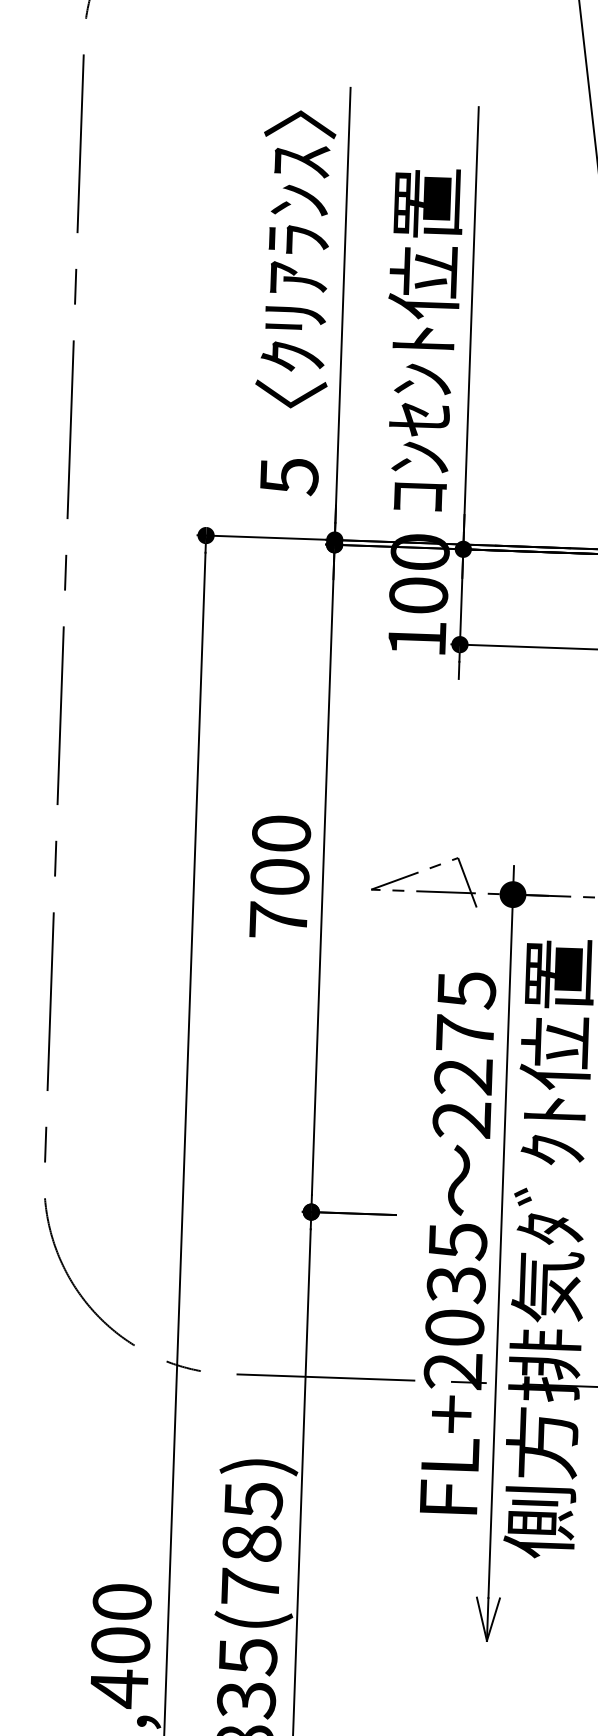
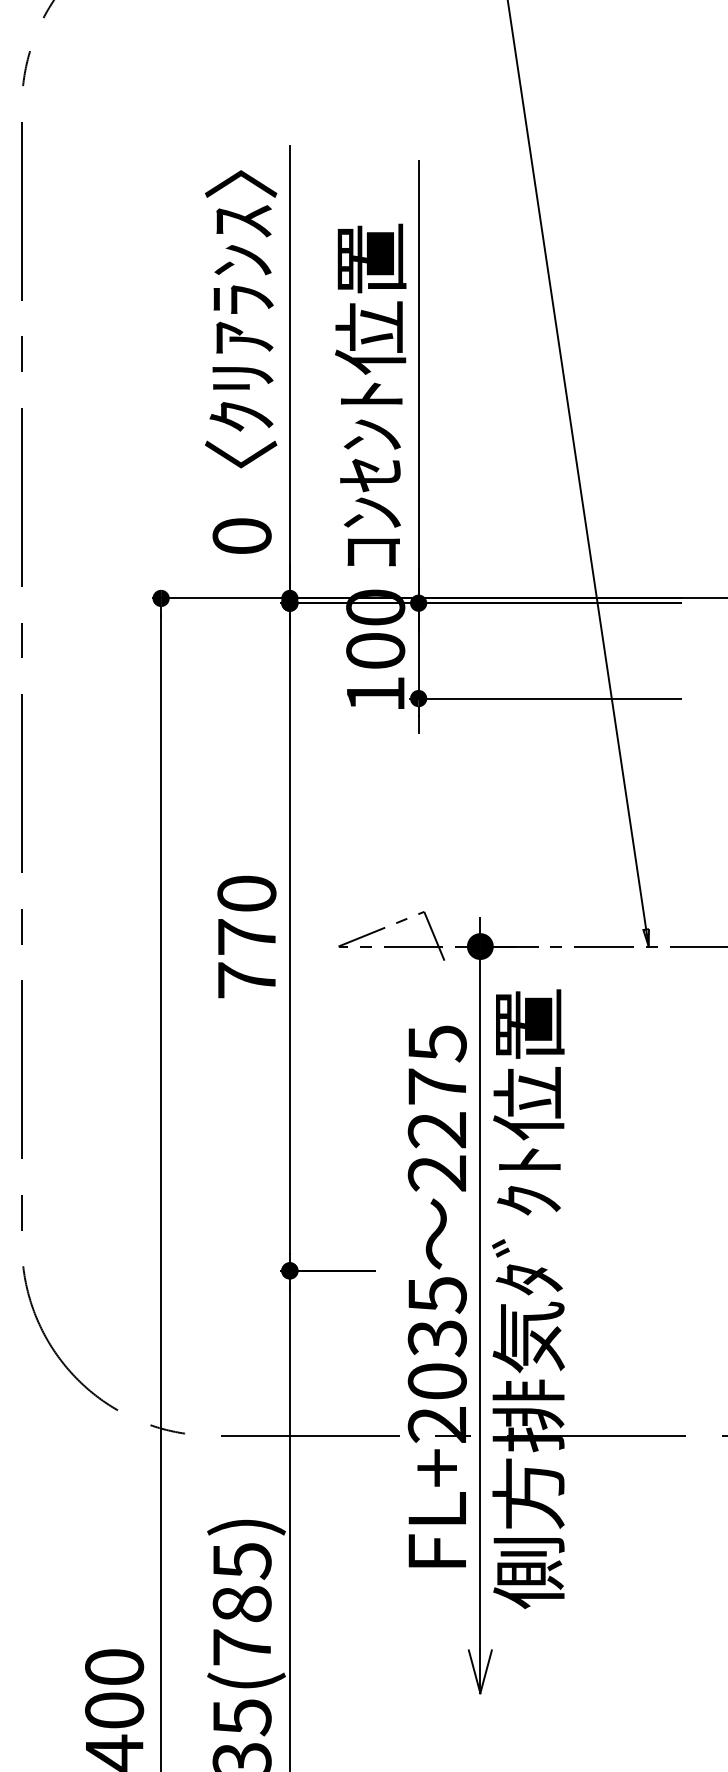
text: (288, 476) -> (241, 536), 5 -> 0
text: (279, 876) -> (246, 936), 700 -> 770

